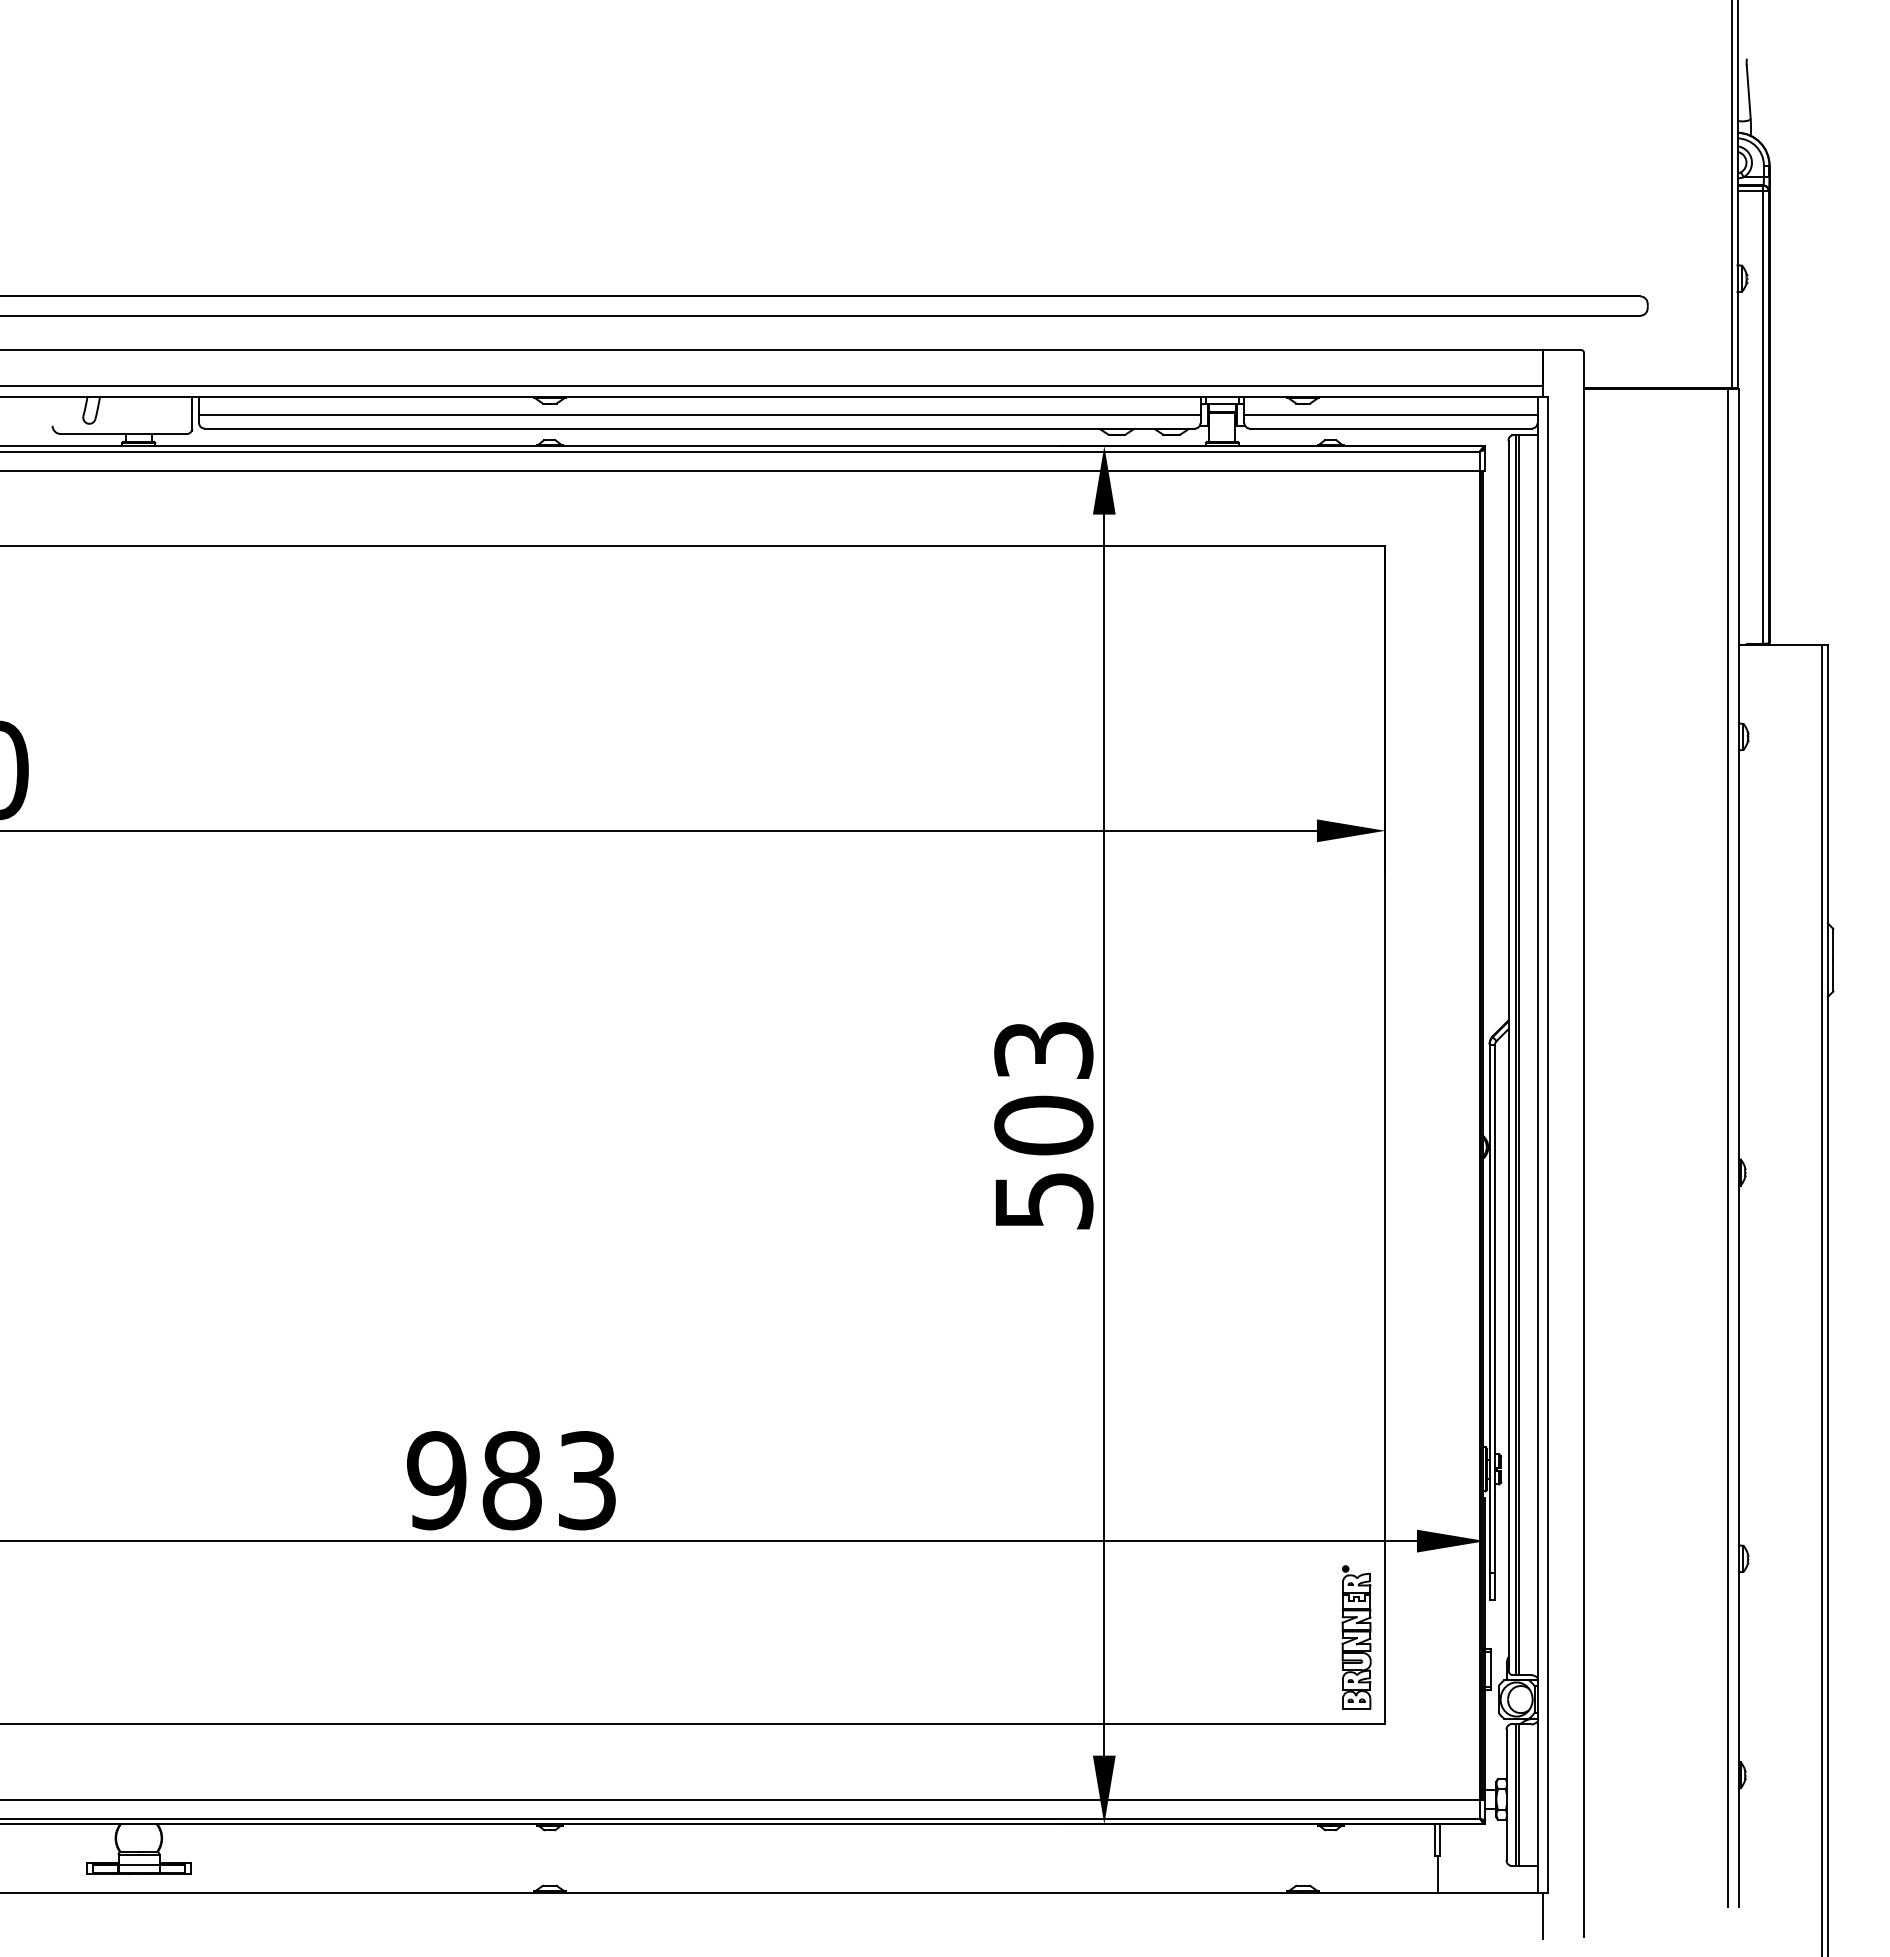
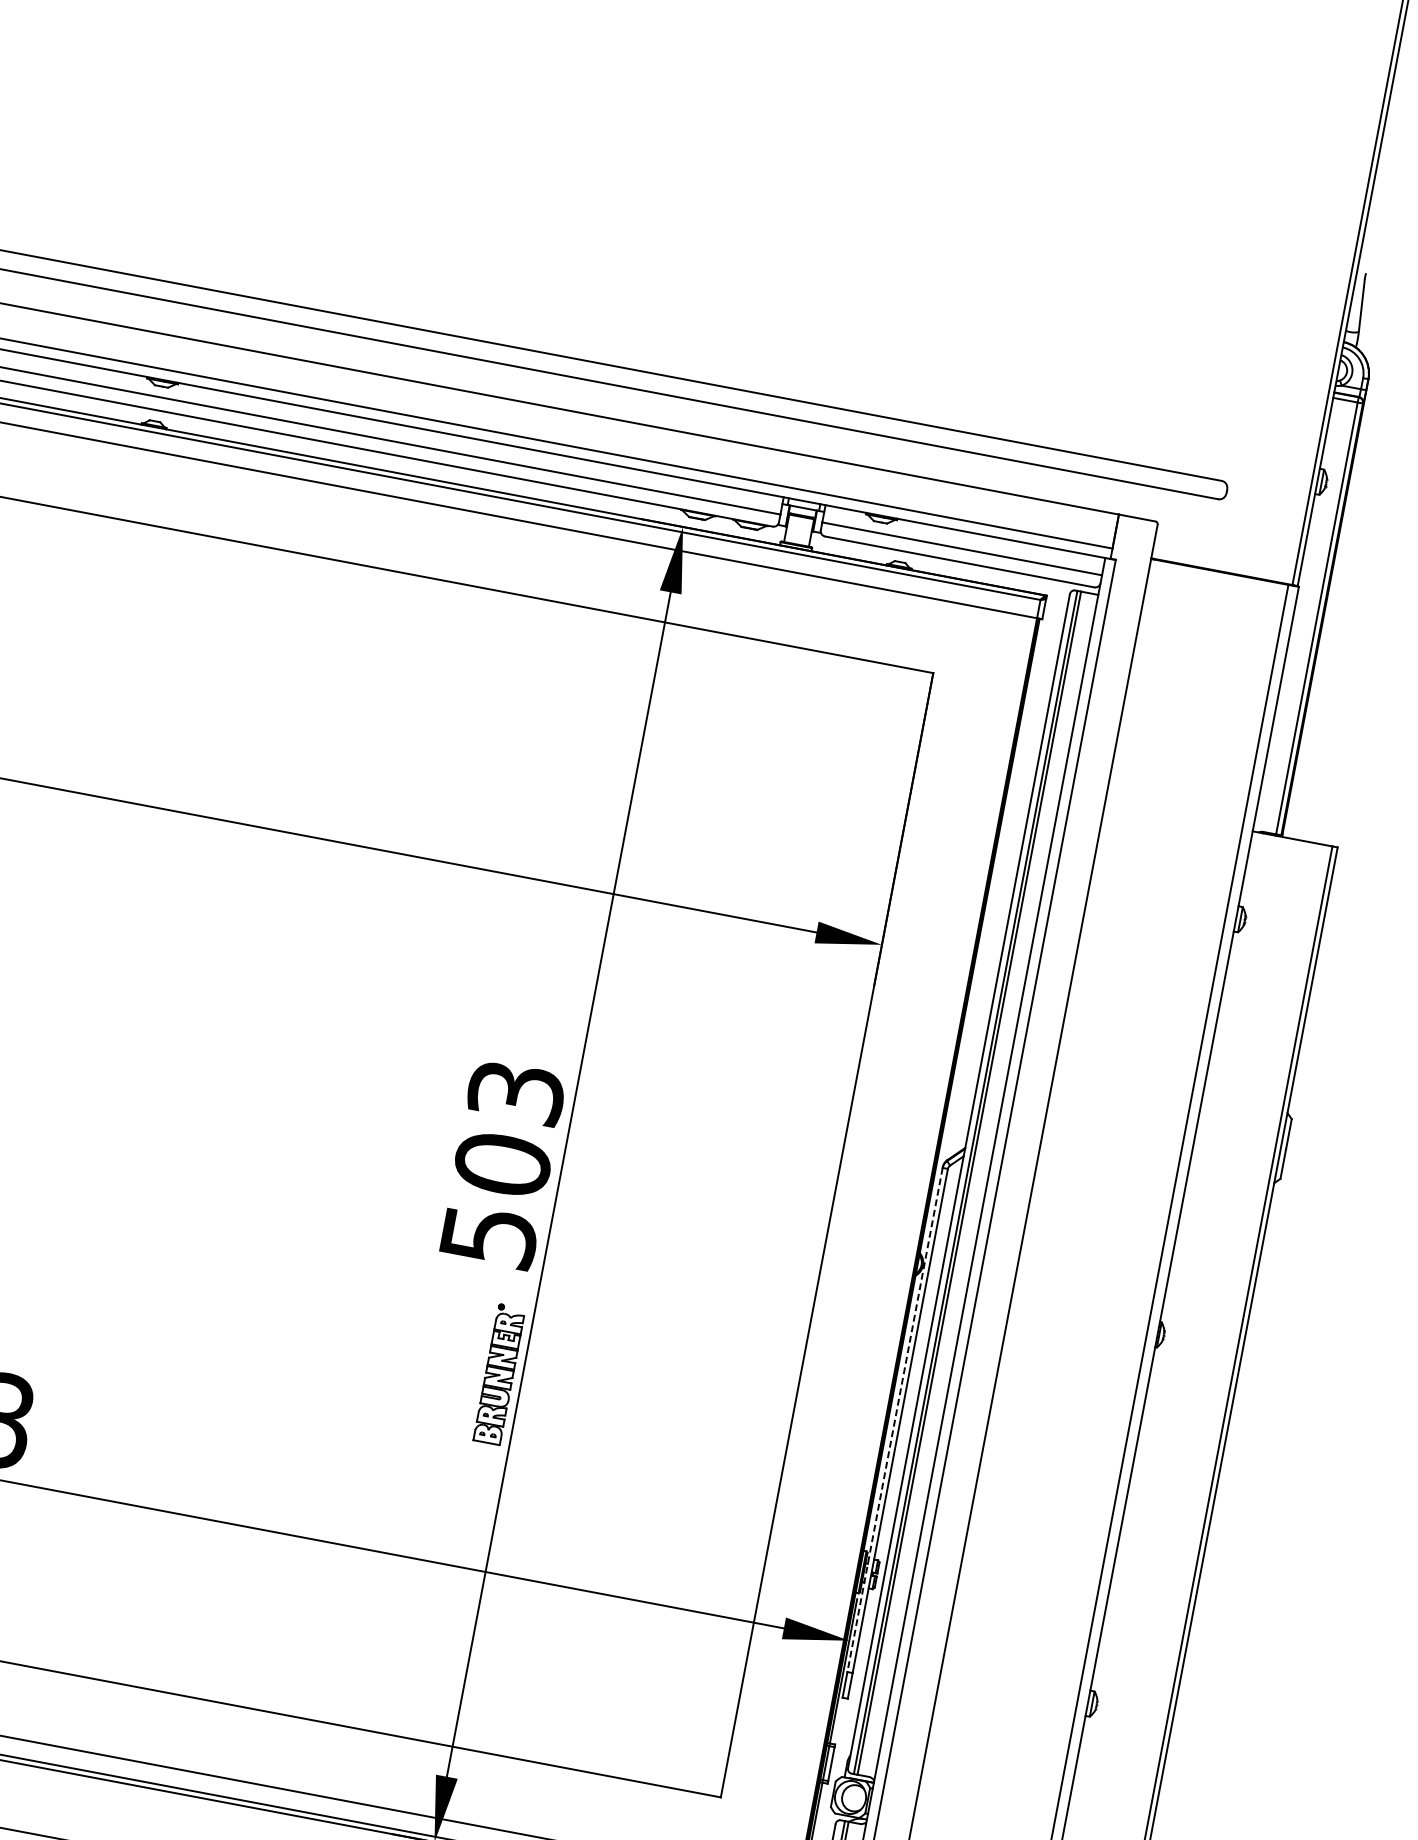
line: (1489, 1309) -> (894, 1420), solid -> dashed
part: (1356, 1637) -> (499, 1374), moved

